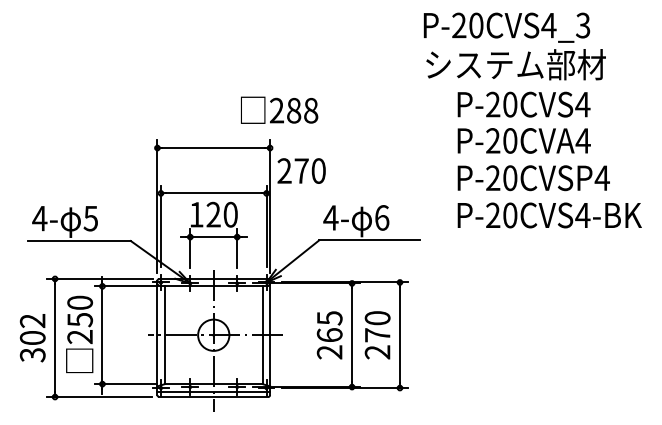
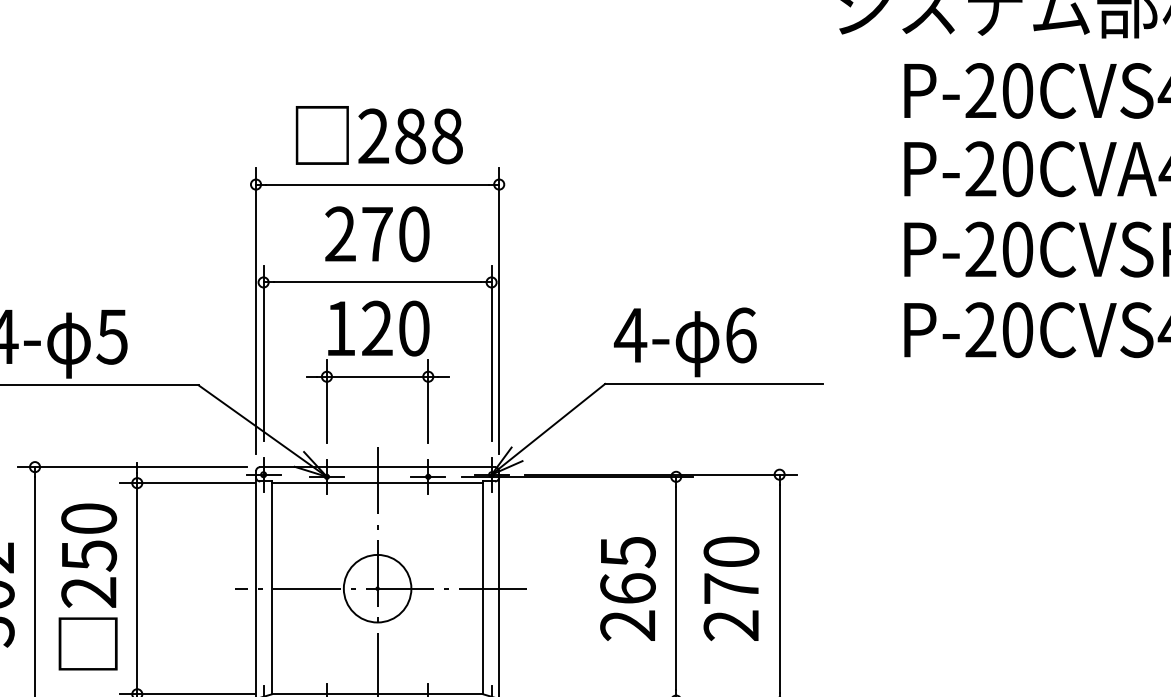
text: (279, 109) -> (379, 133), moved
text: (301, 170) -> (377, 233), moved

